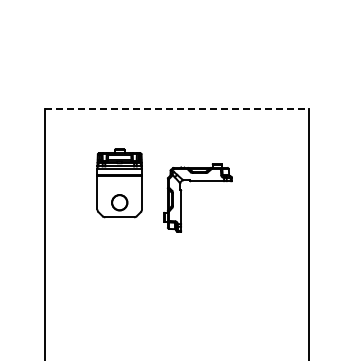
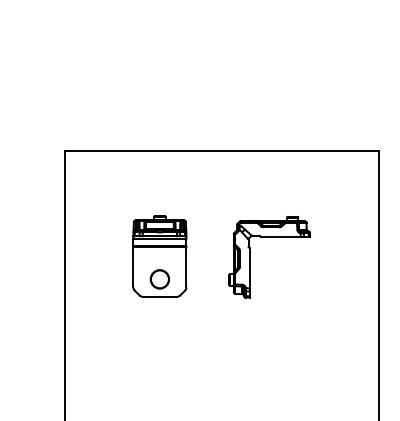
line: (177, 108) -> (222, 150), dashed -> solid
part: (197, 181) -> (269, 237), moved
part: (119, 183) -> (159, 256), moved

